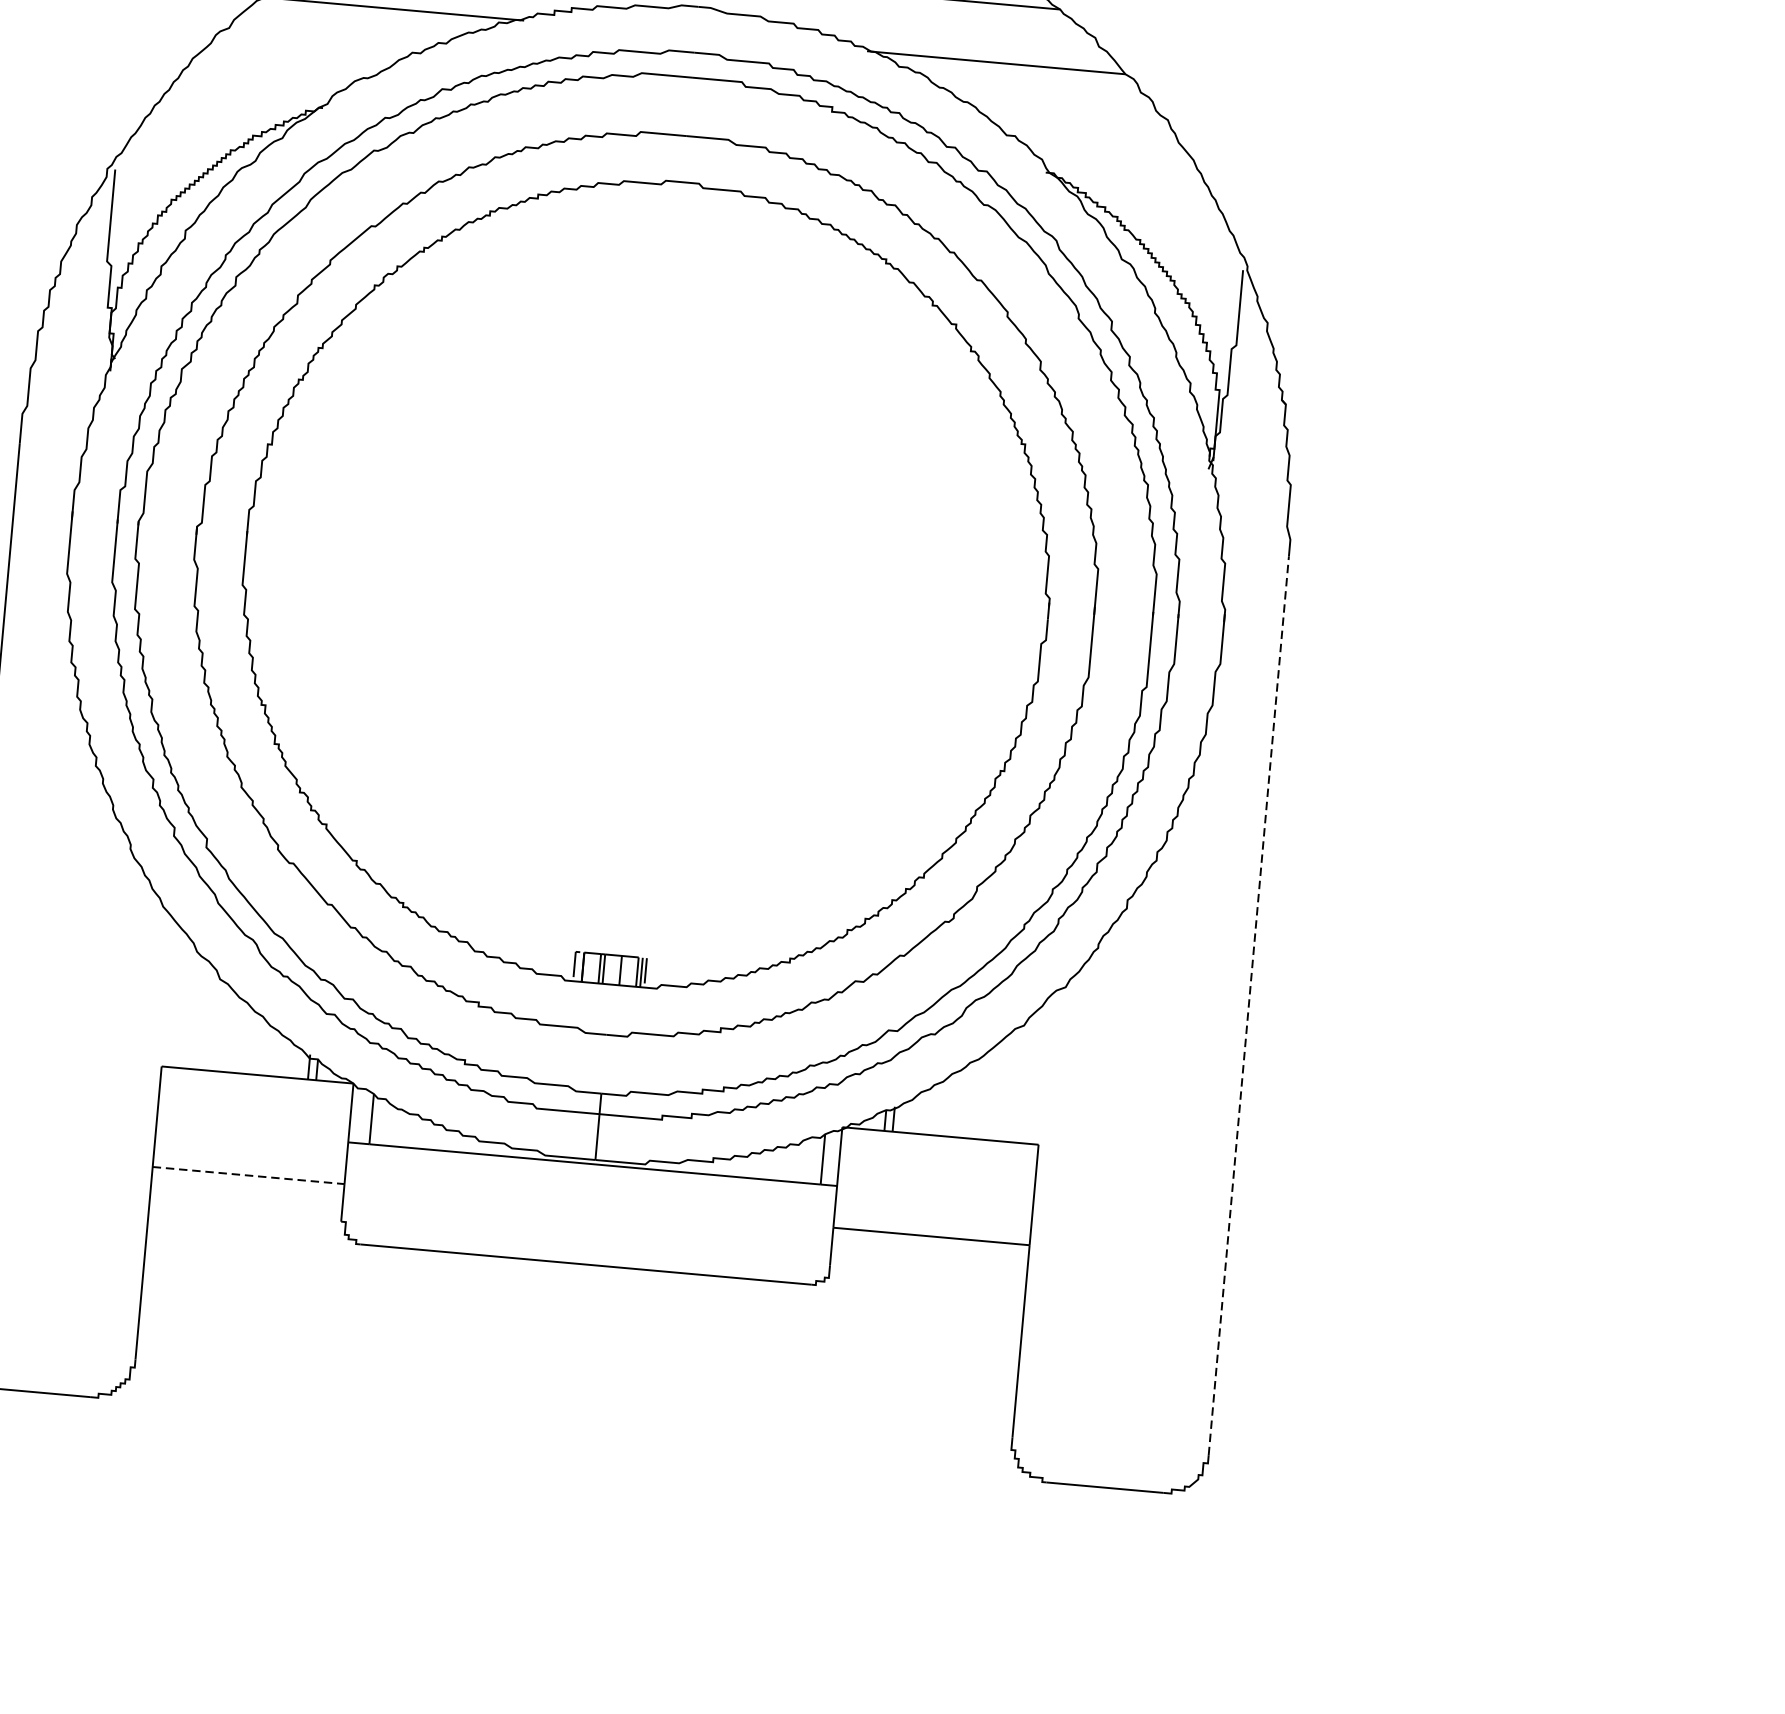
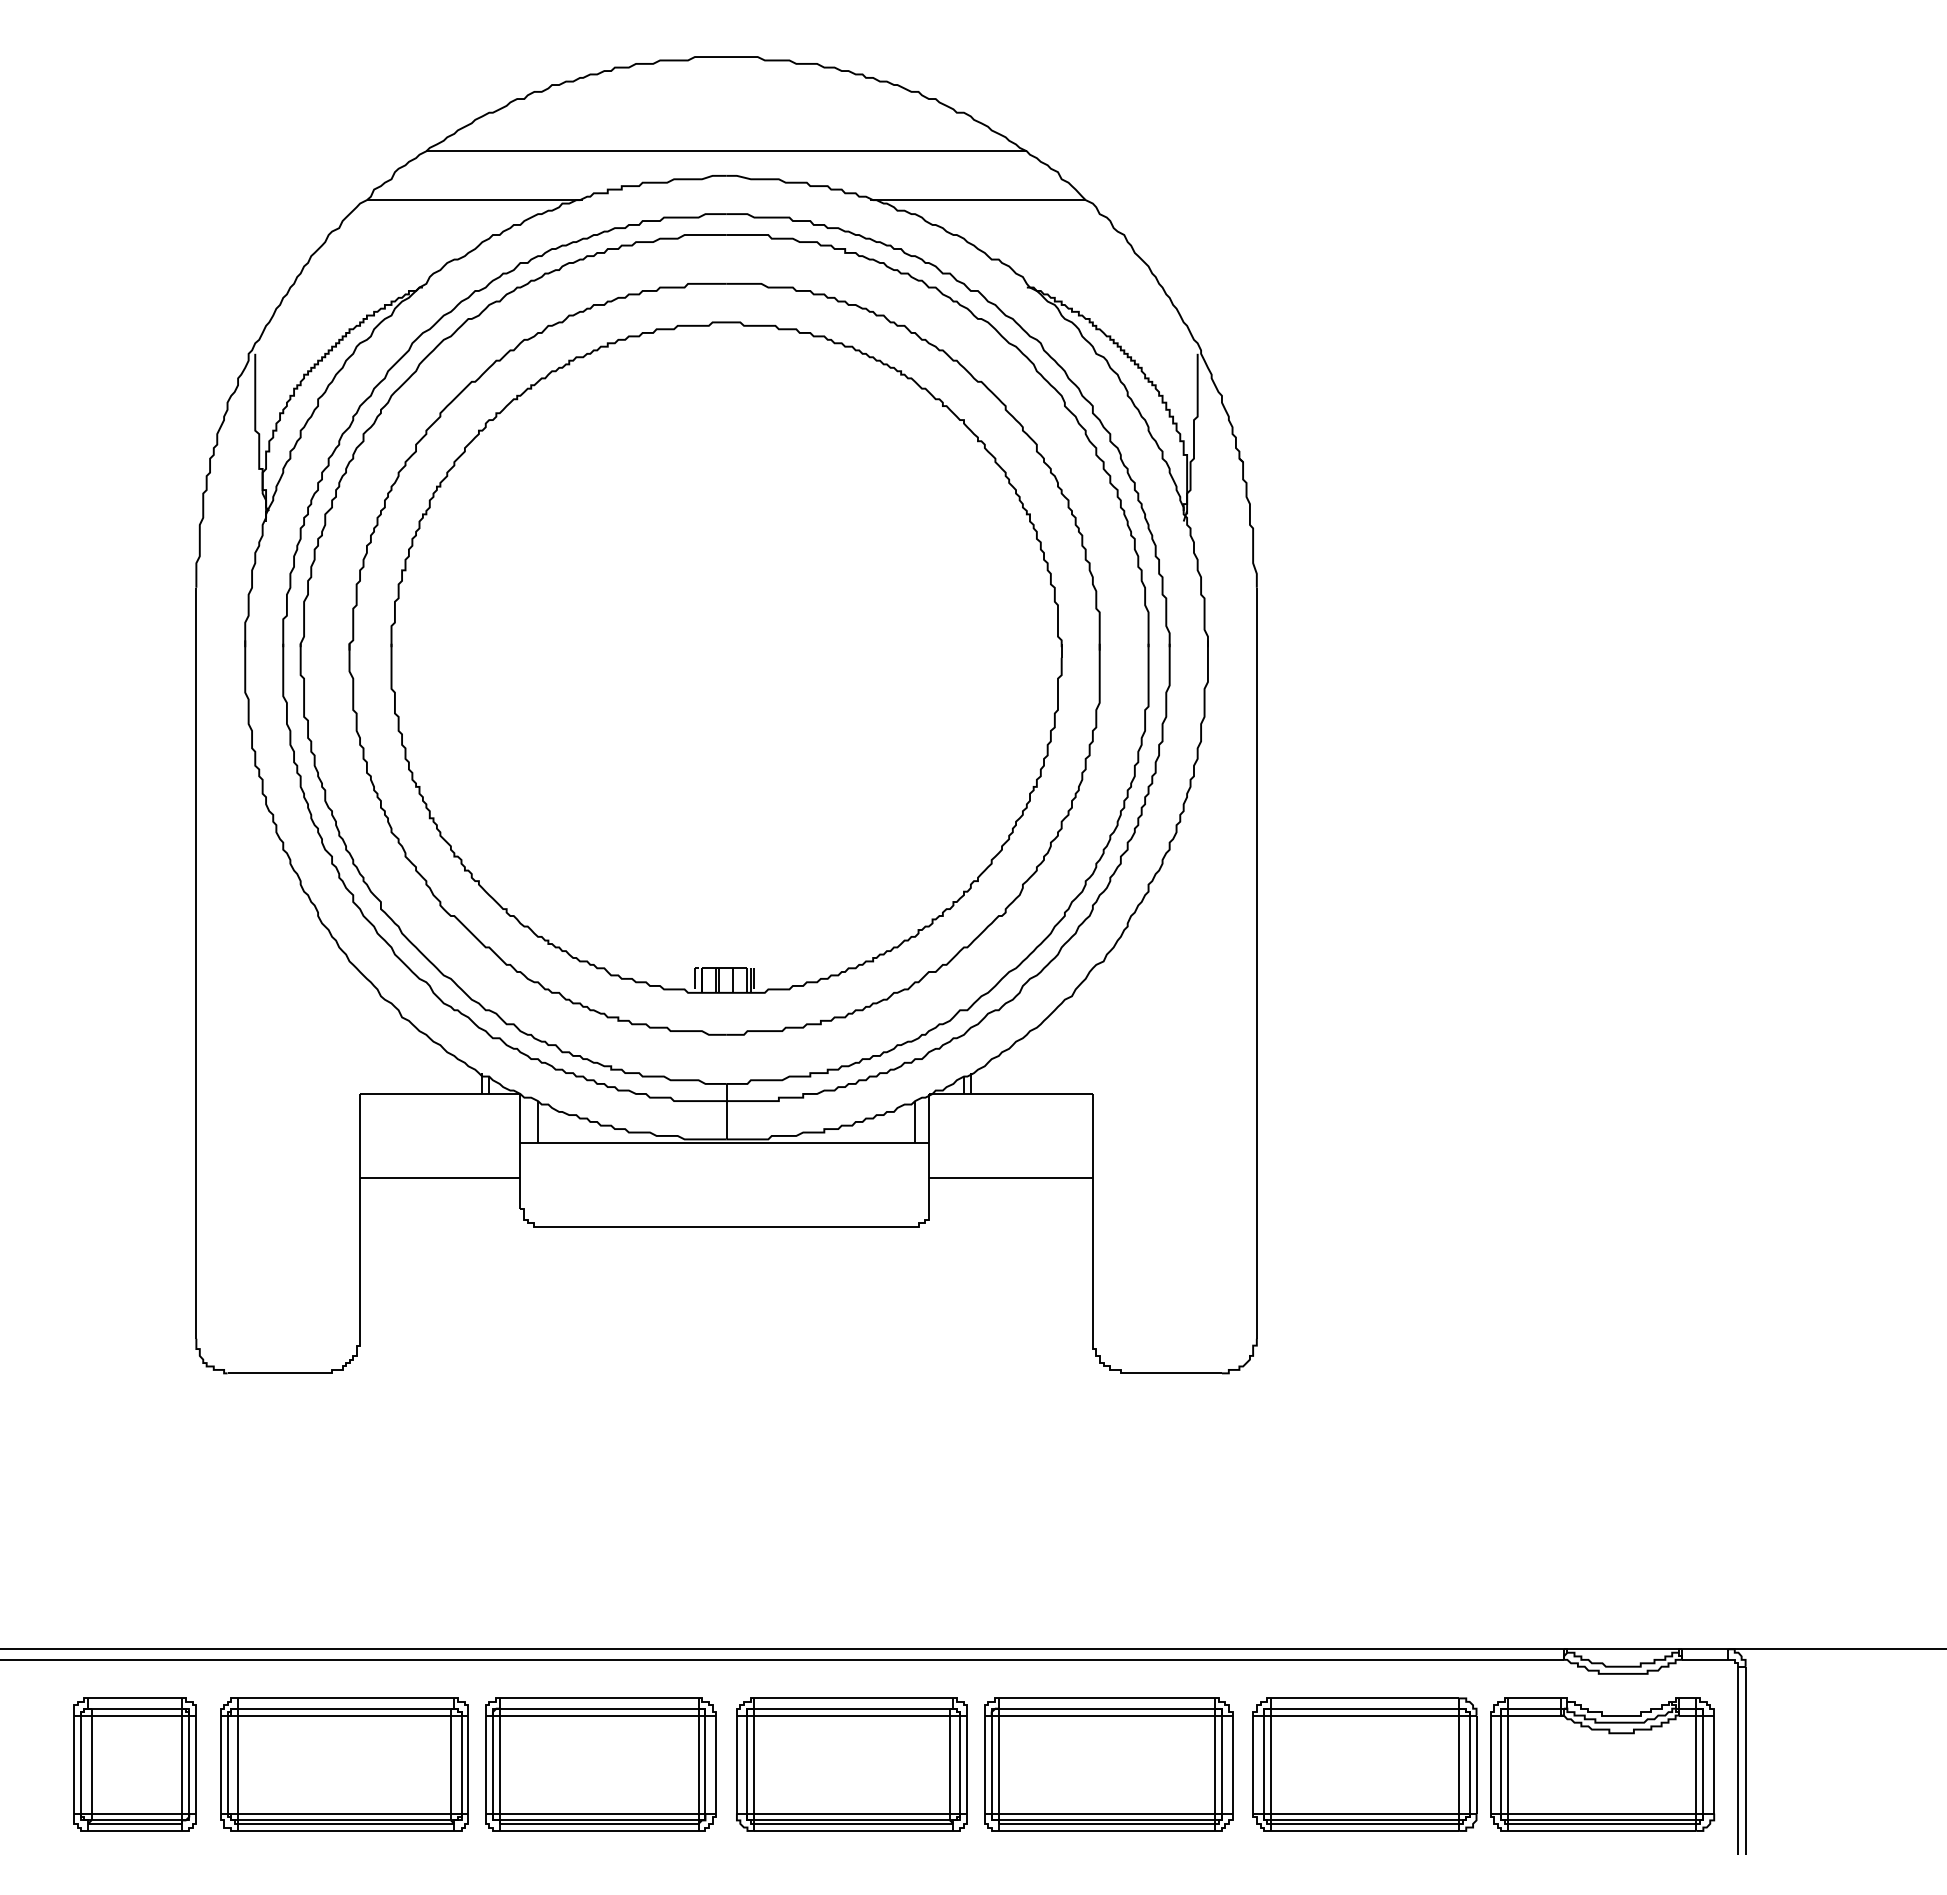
line: (1248, 1004) -> (1256, 962), dashed -> solid
line: (248, 1175) -> (440, 1177), dashed -> solid

